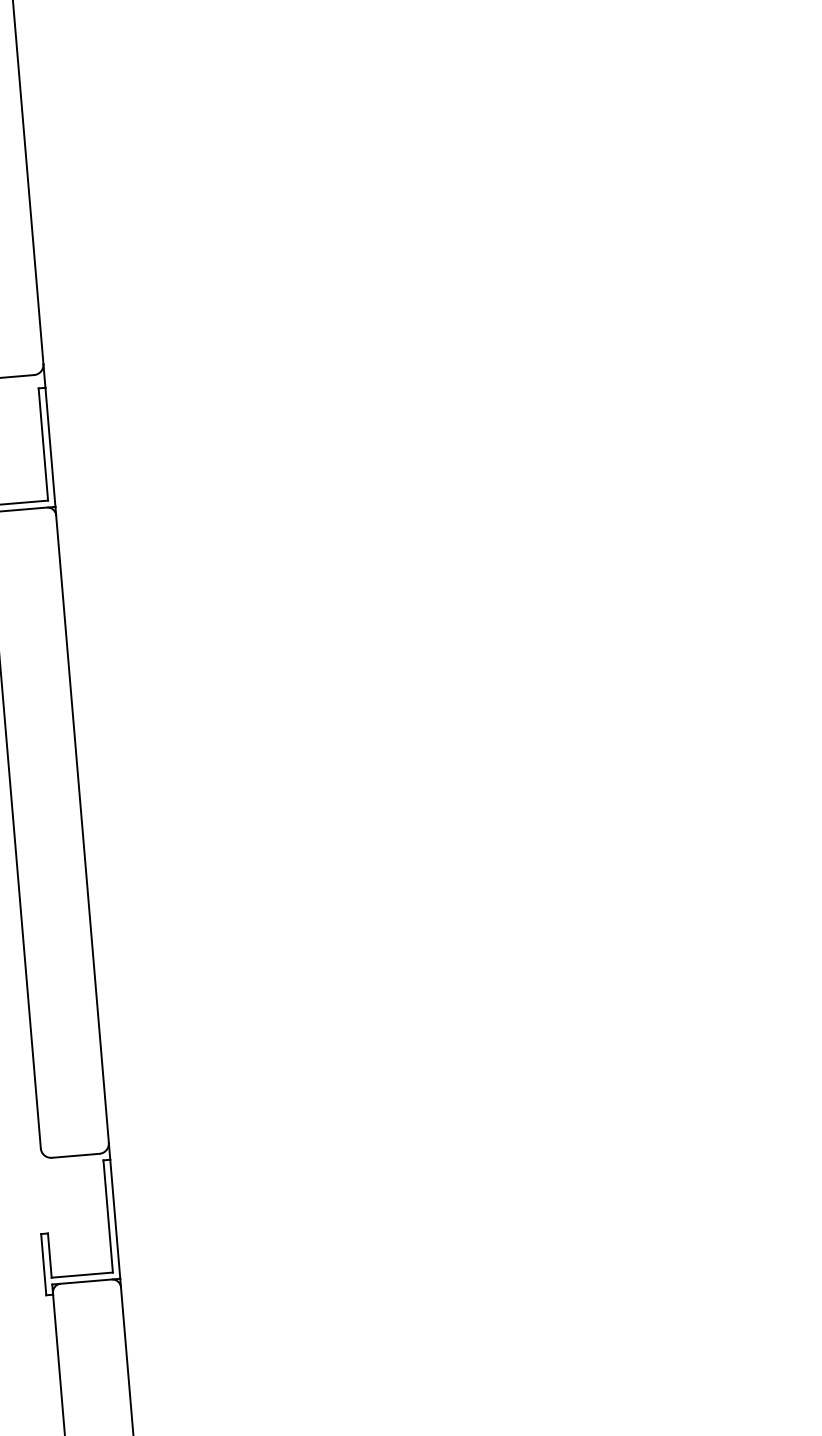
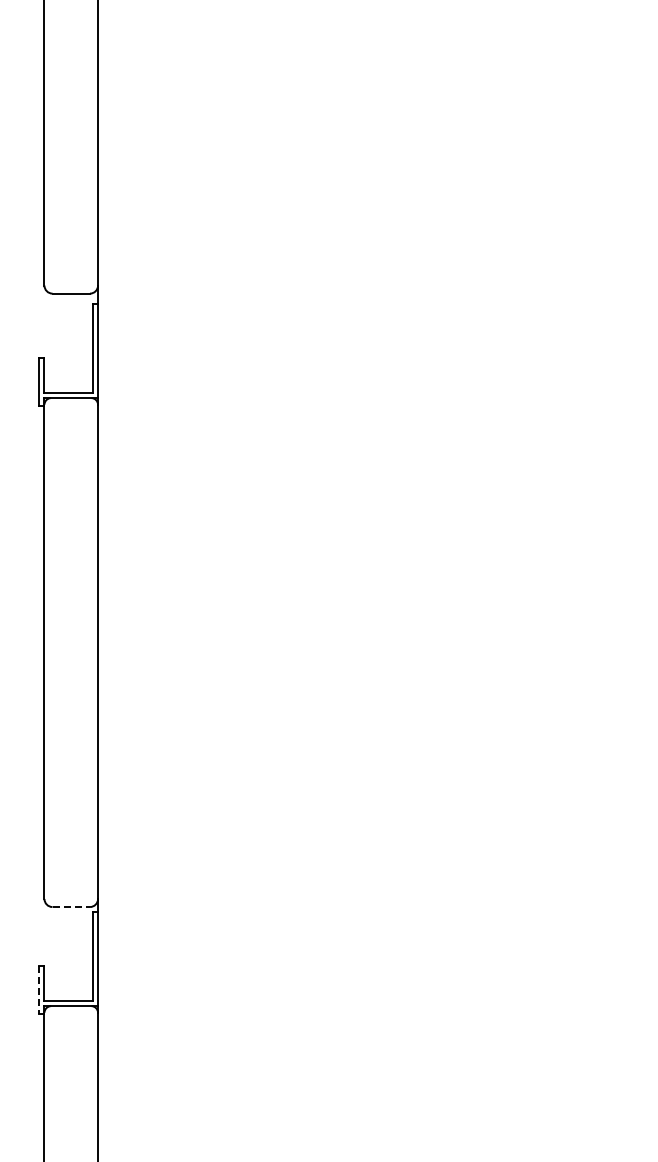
line: (76, 1156) -> (71, 907), solid -> dashed
line: (44, 1265) -> (39, 990), solid -> dashed

